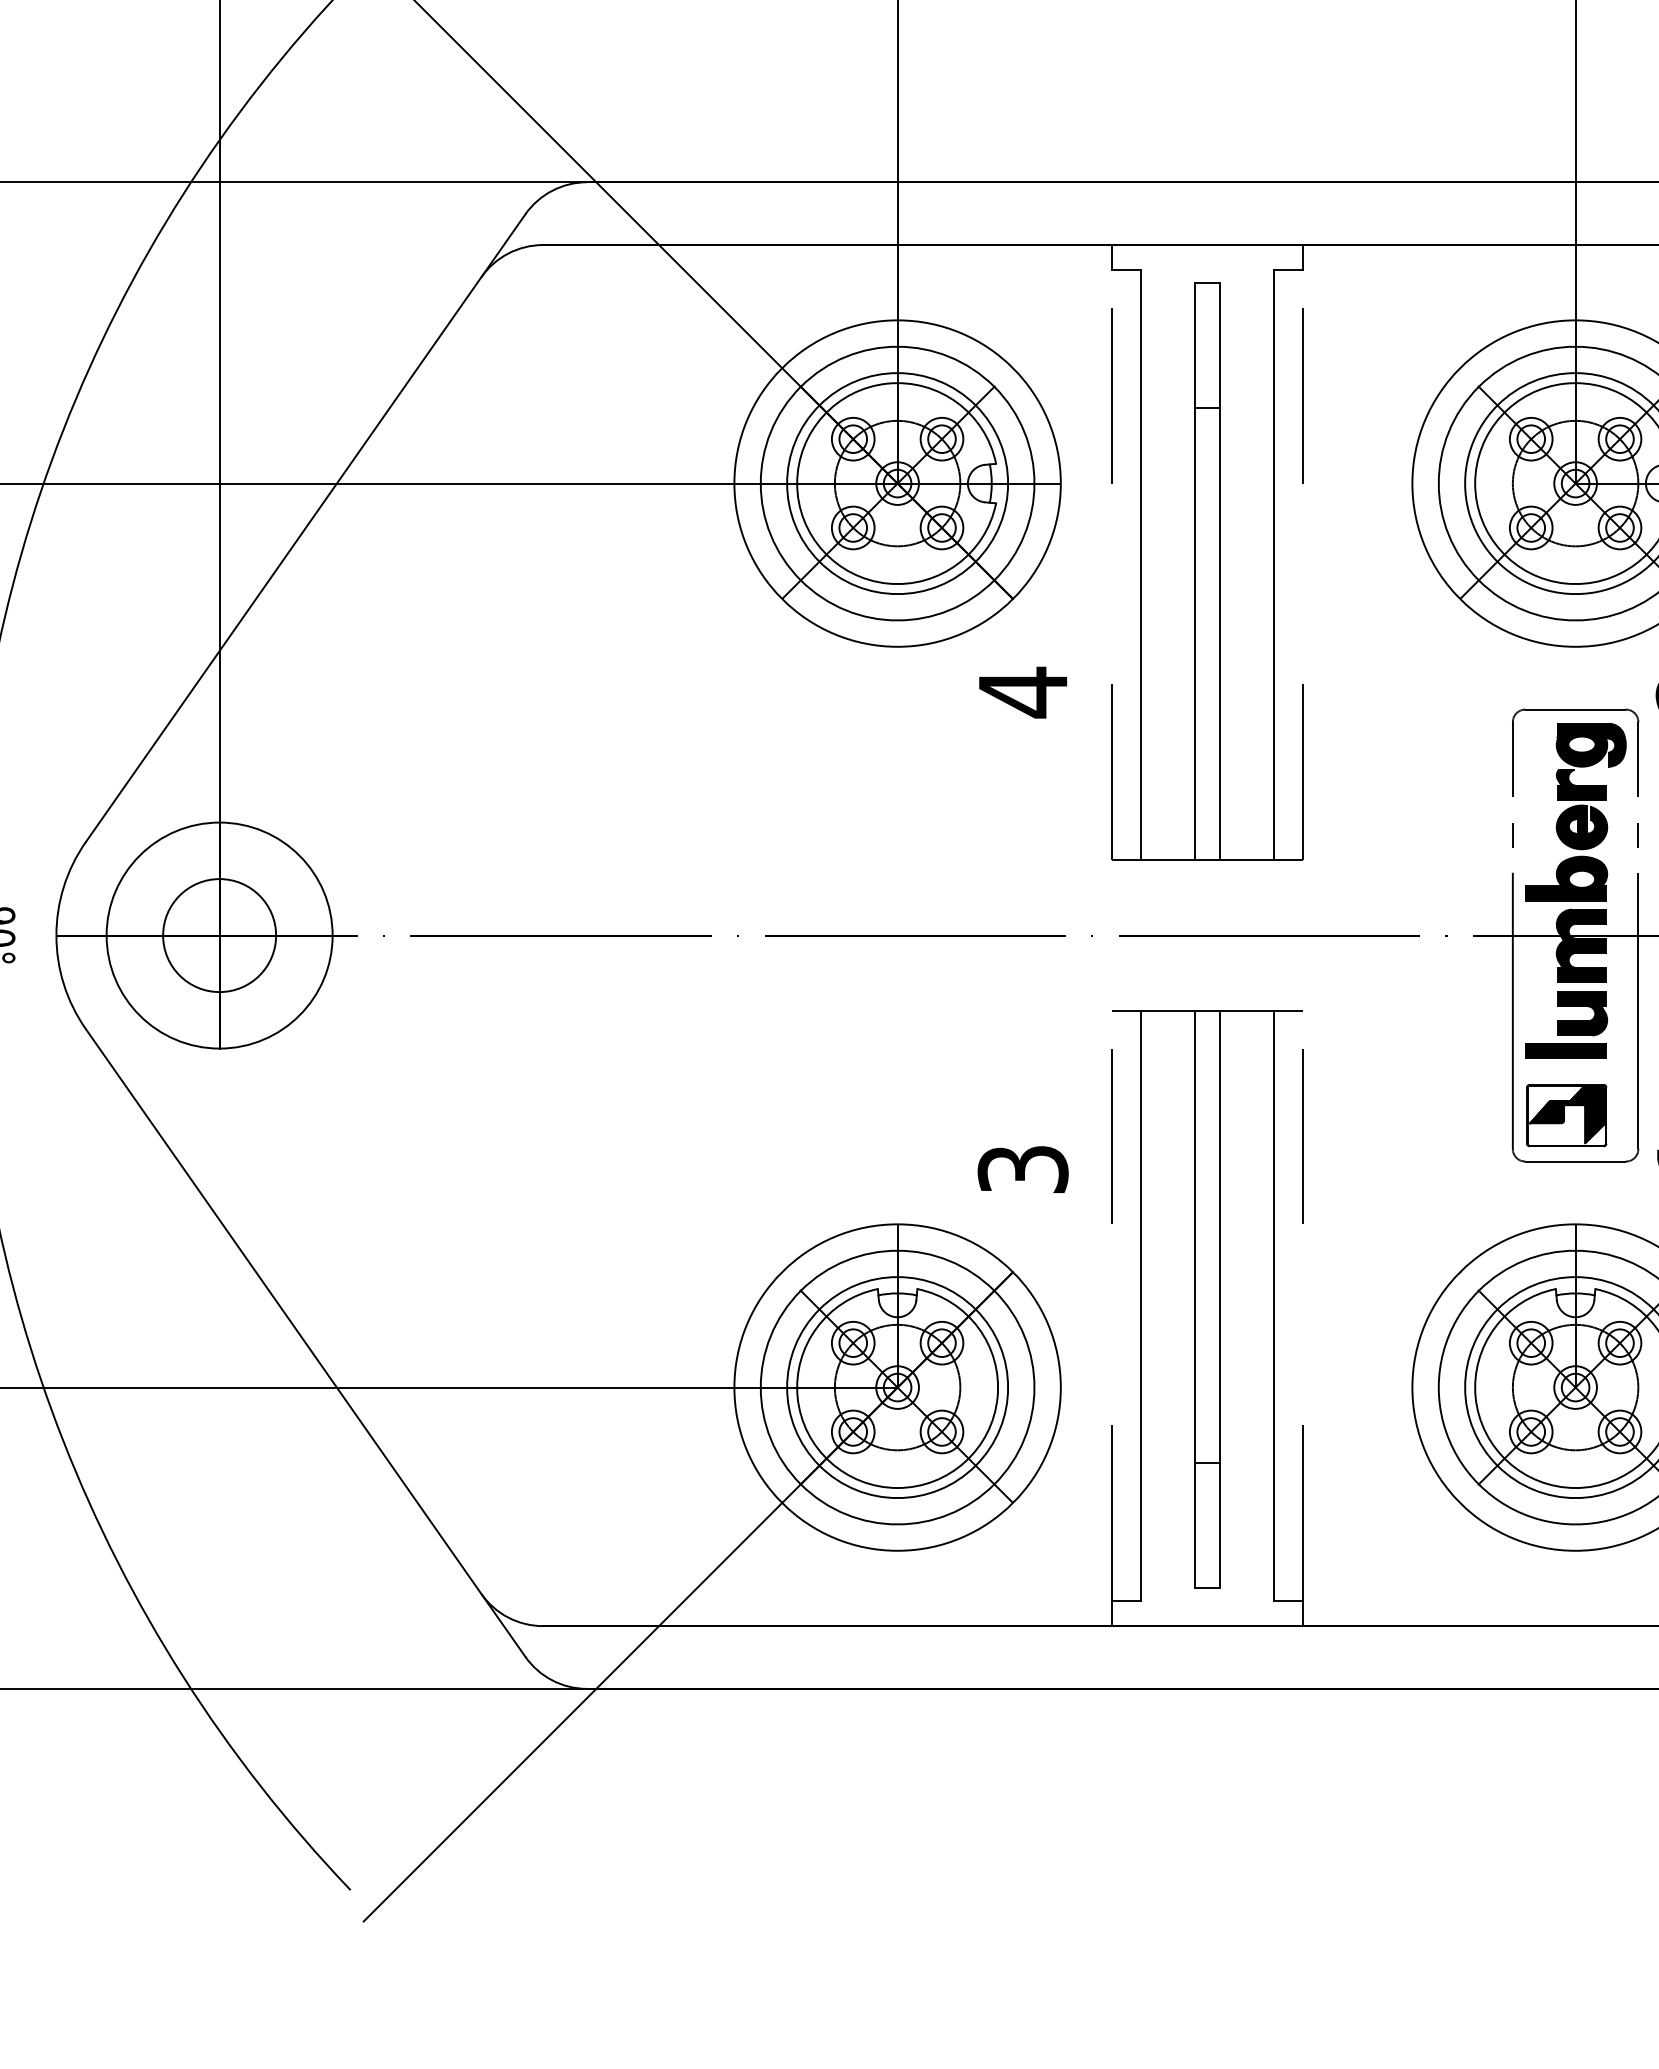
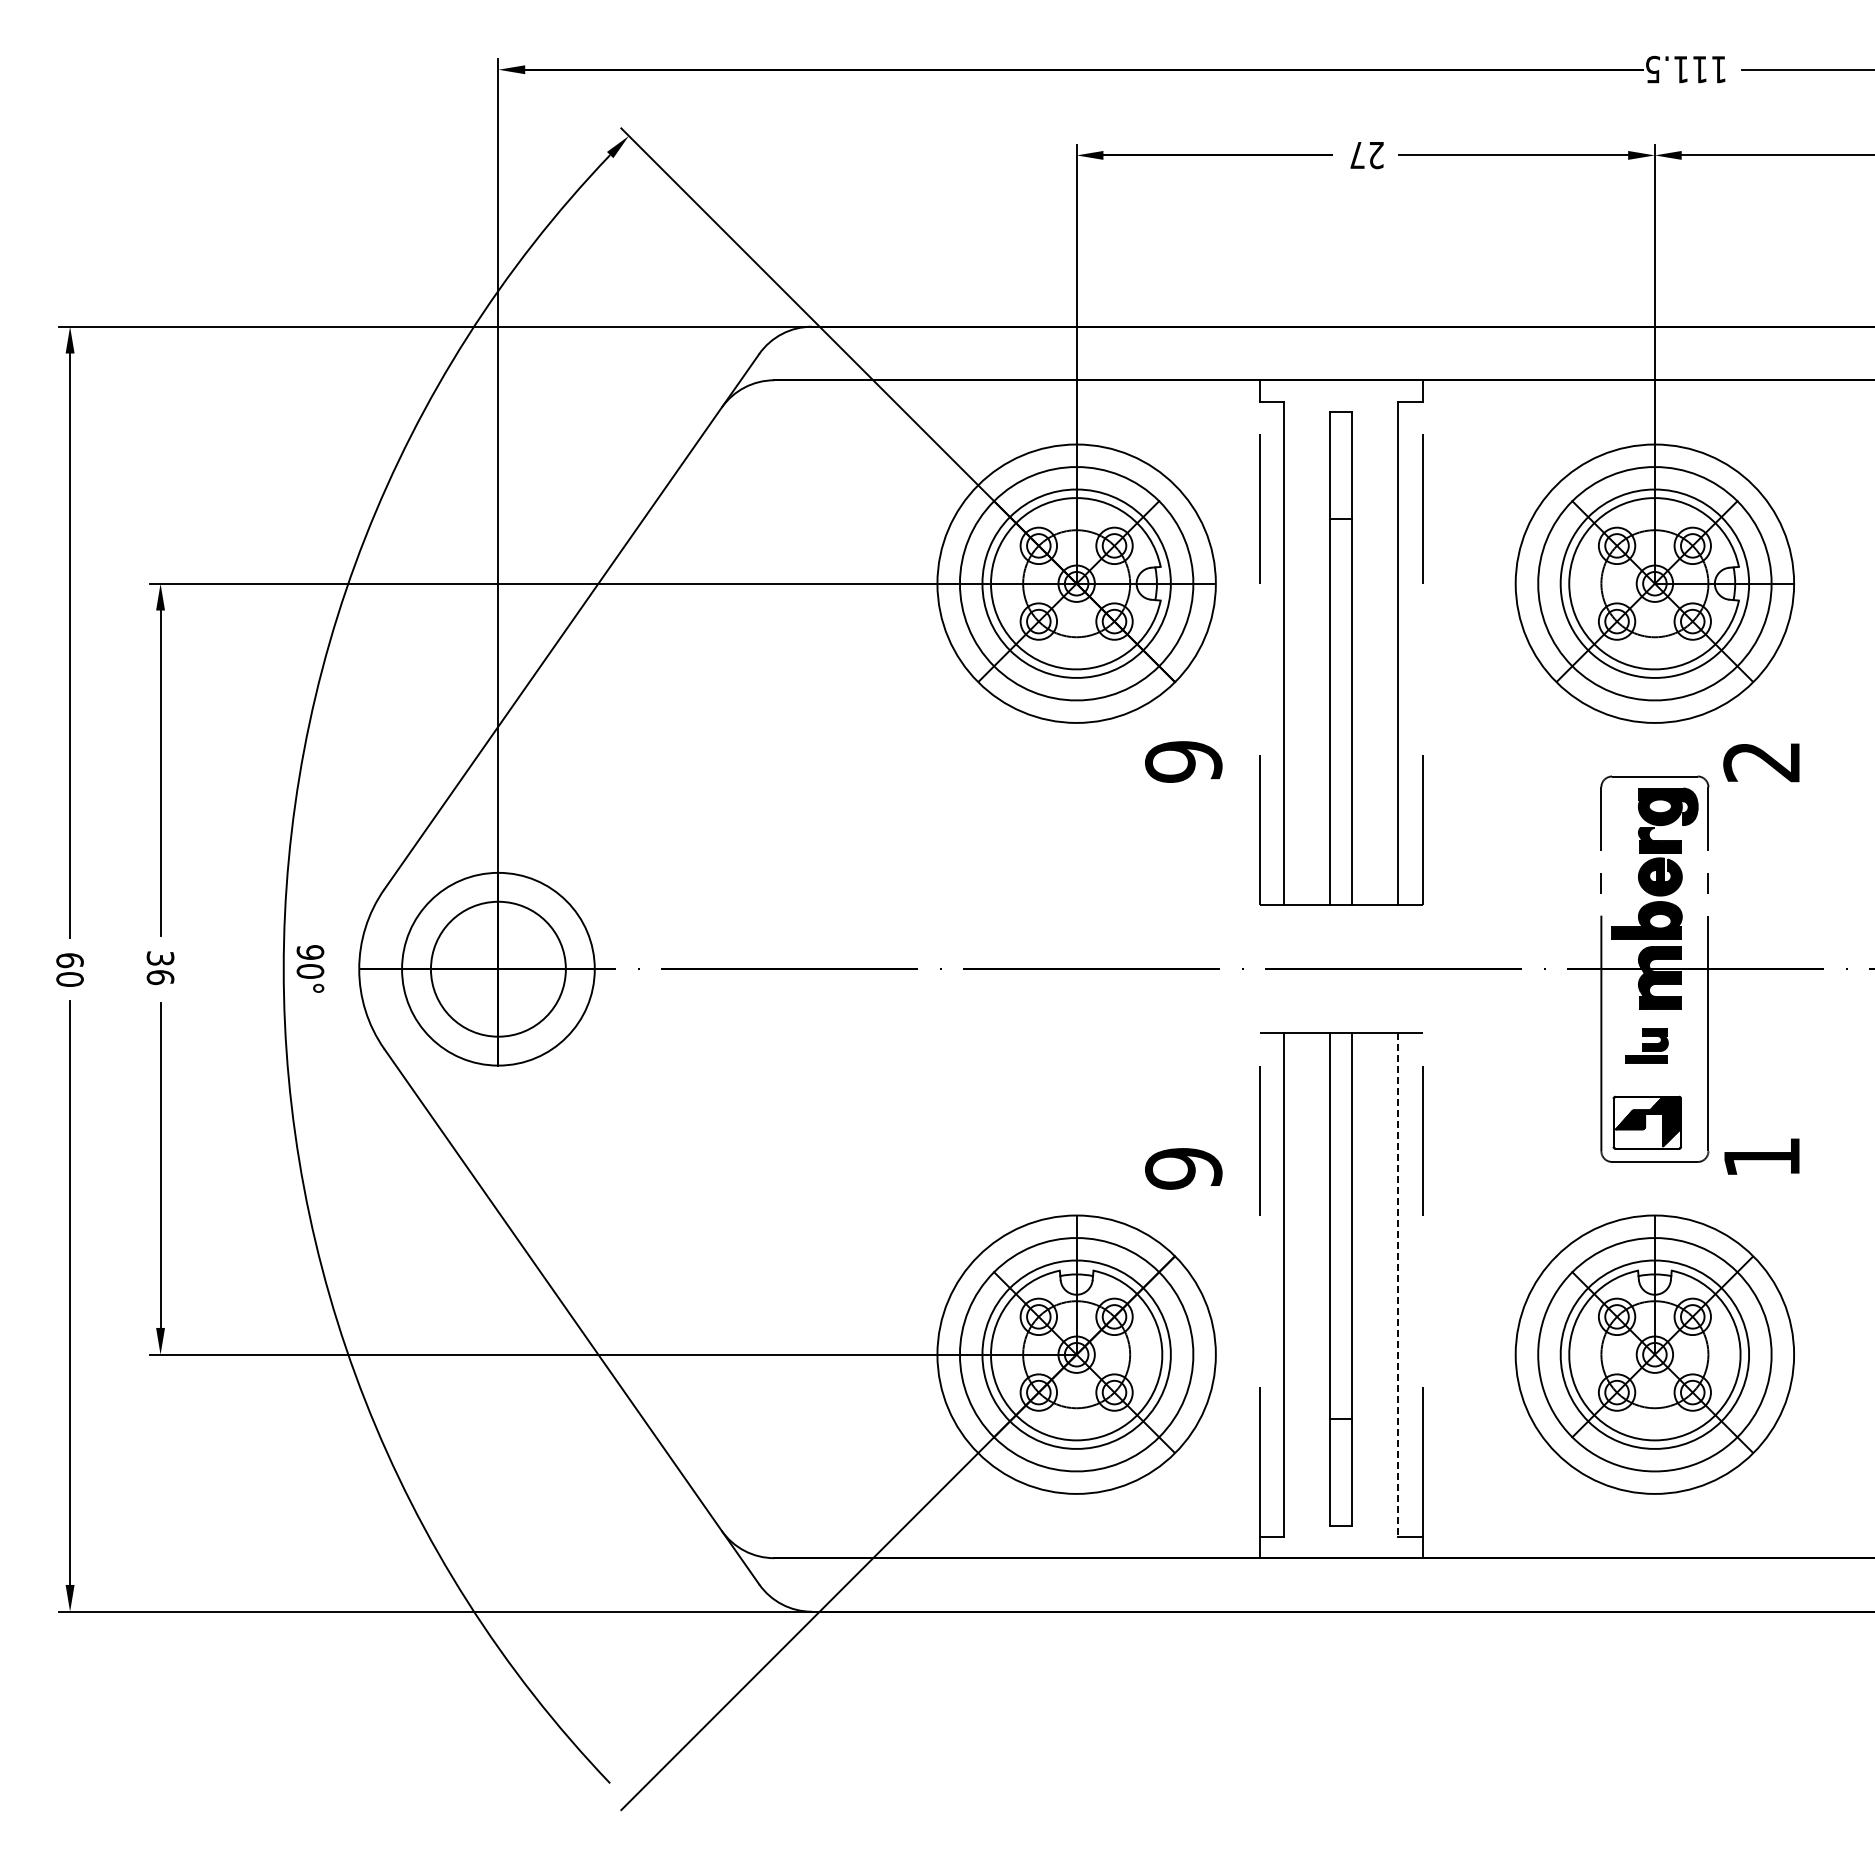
text: (1022, 693) -> (1183, 762), 4 -> 9
circle: (219, 935) -> (498, 969), size x1.4
part: (1565, 1025) -> (1646, 1045), size x0.6
text: (1022, 1169) -> (1183, 1168), 3 -> 9
line: (1273, 1306) -> (1397, 1285), solid -> dashed

